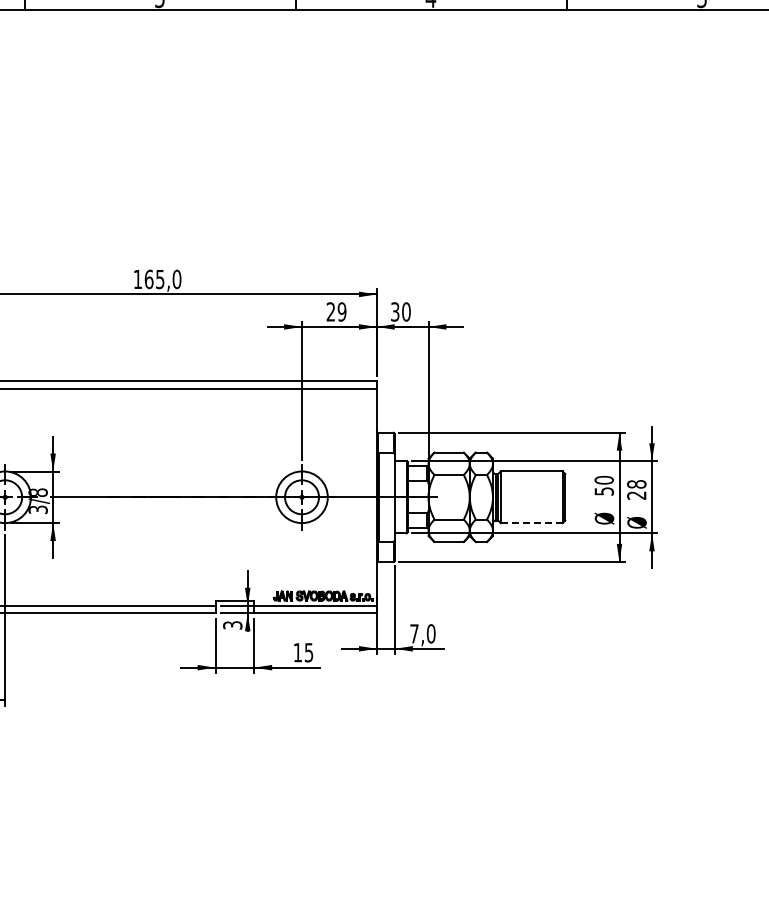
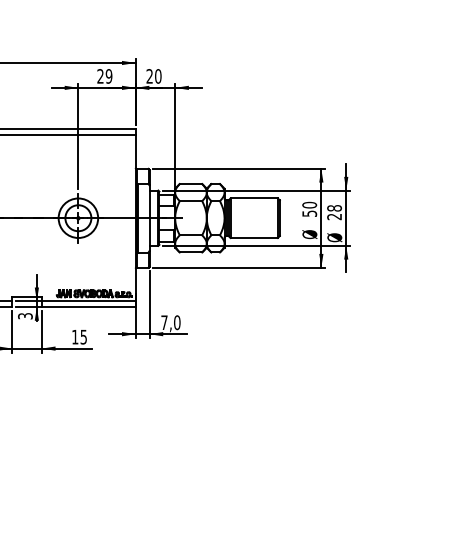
text: (395, 311) -> (149, 76), 30 -> 20
line: (531, 523) -> (254, 238), dashed -> solid

